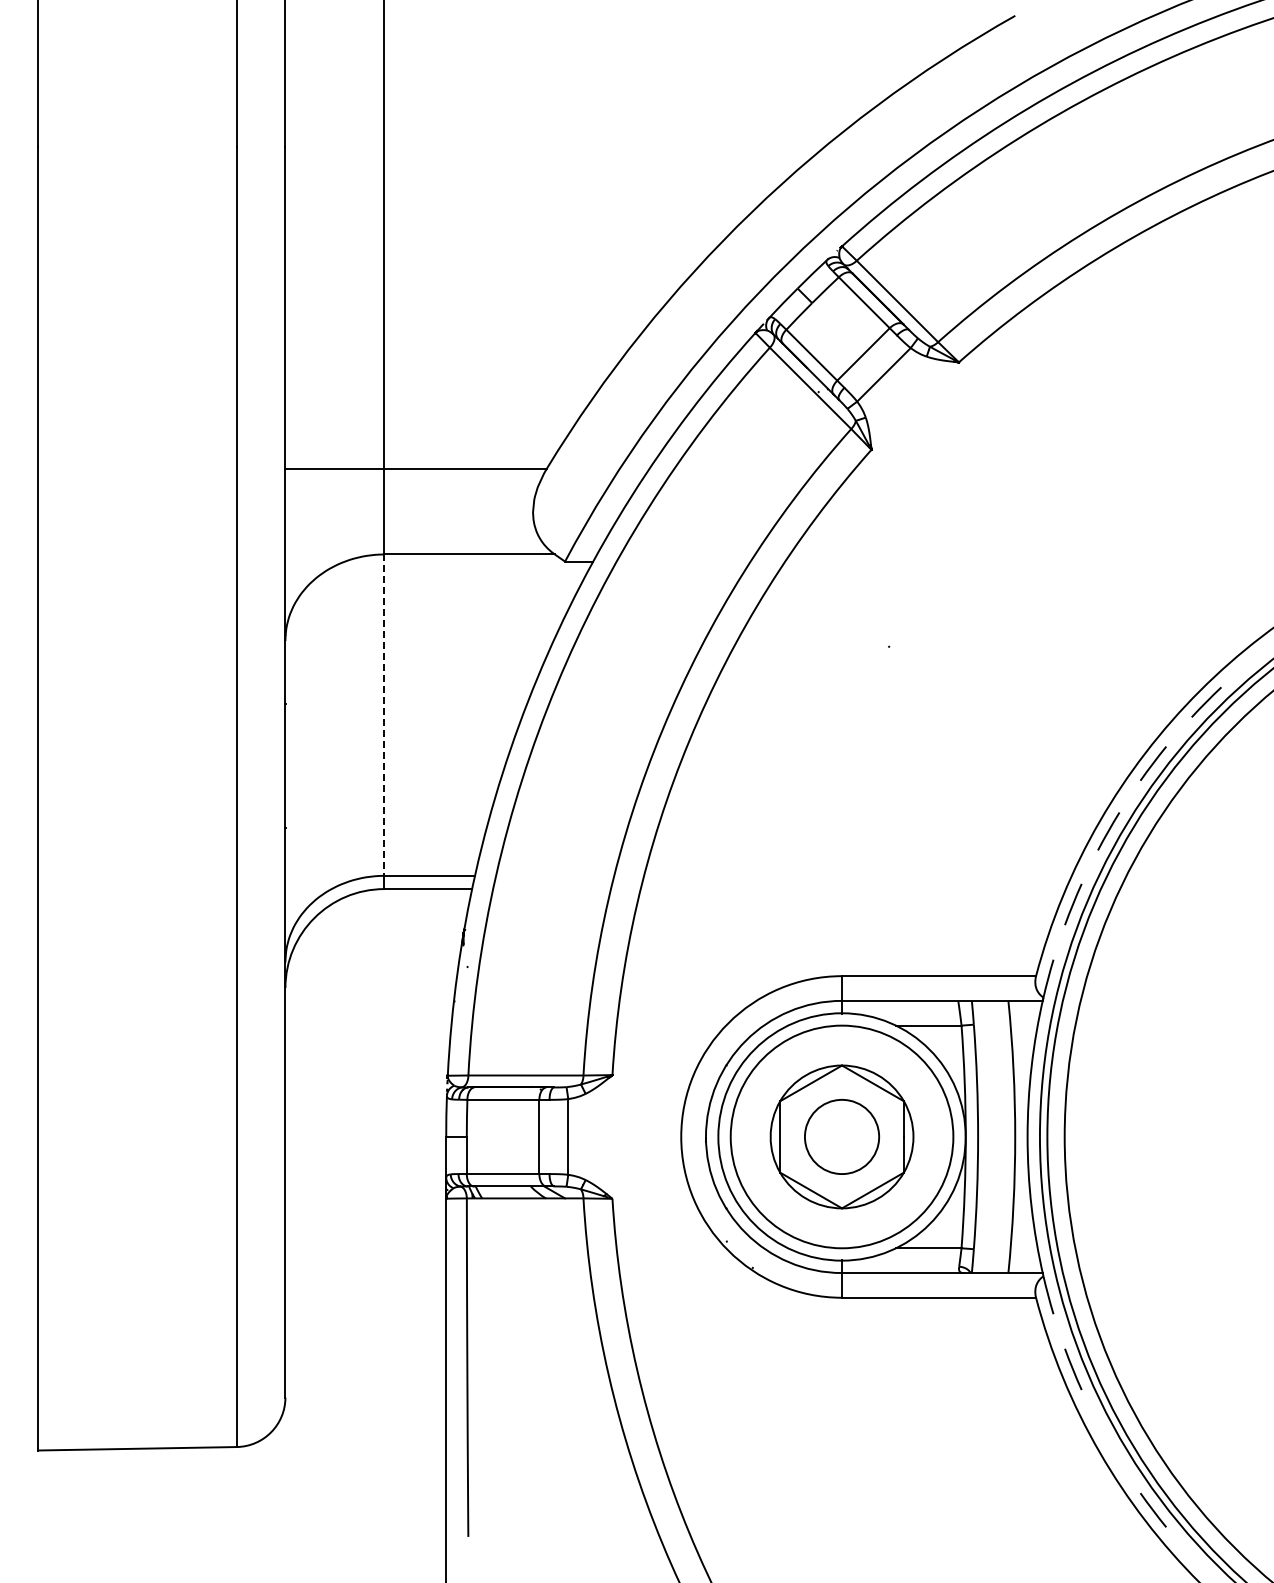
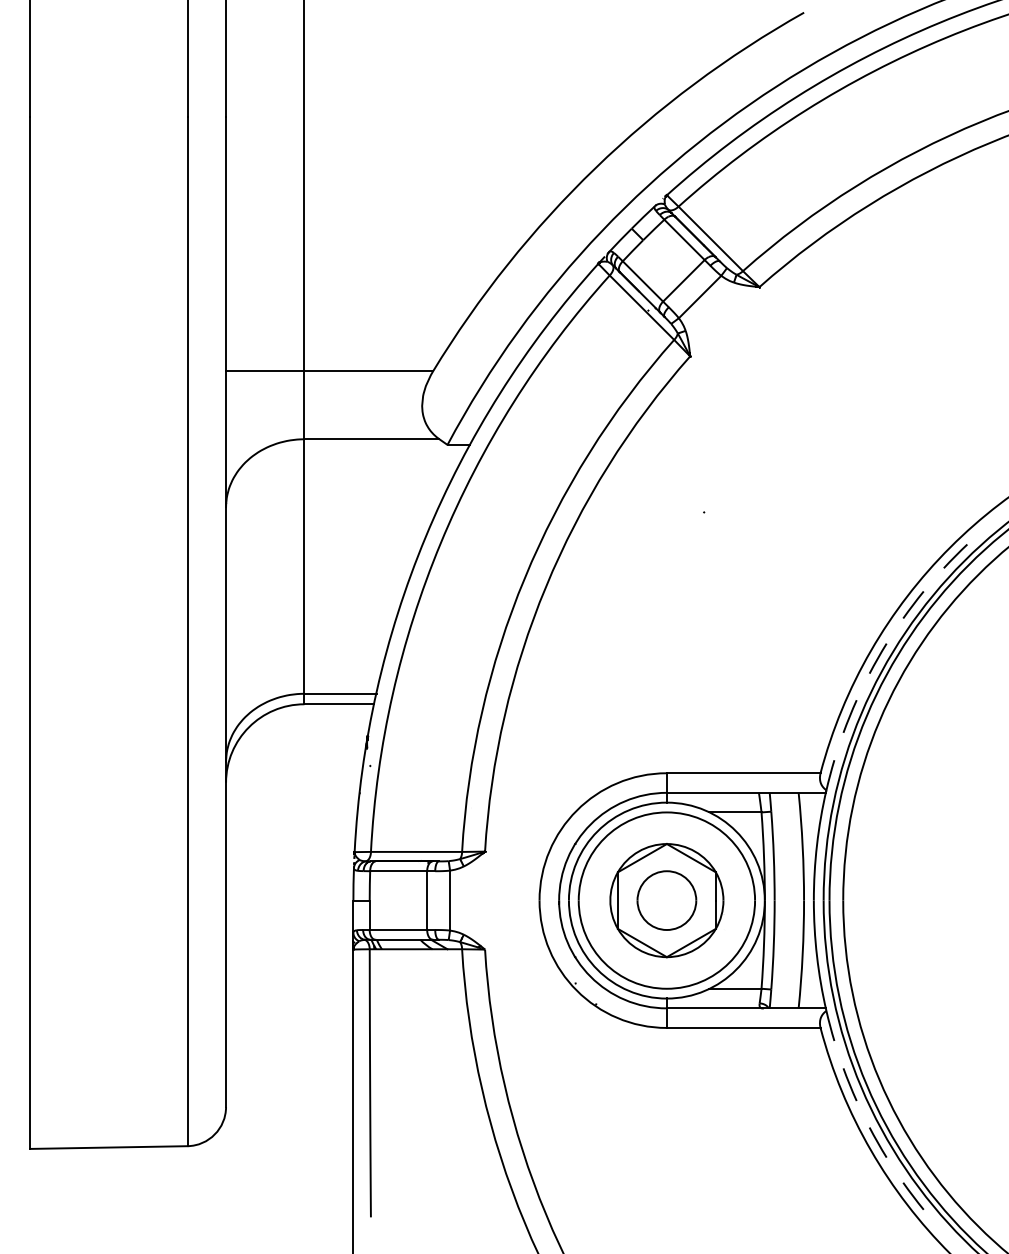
line: (384, 715) -> (304, 566), dashed -> solid
line: (1108, 1442) -> (877, 1142), added

